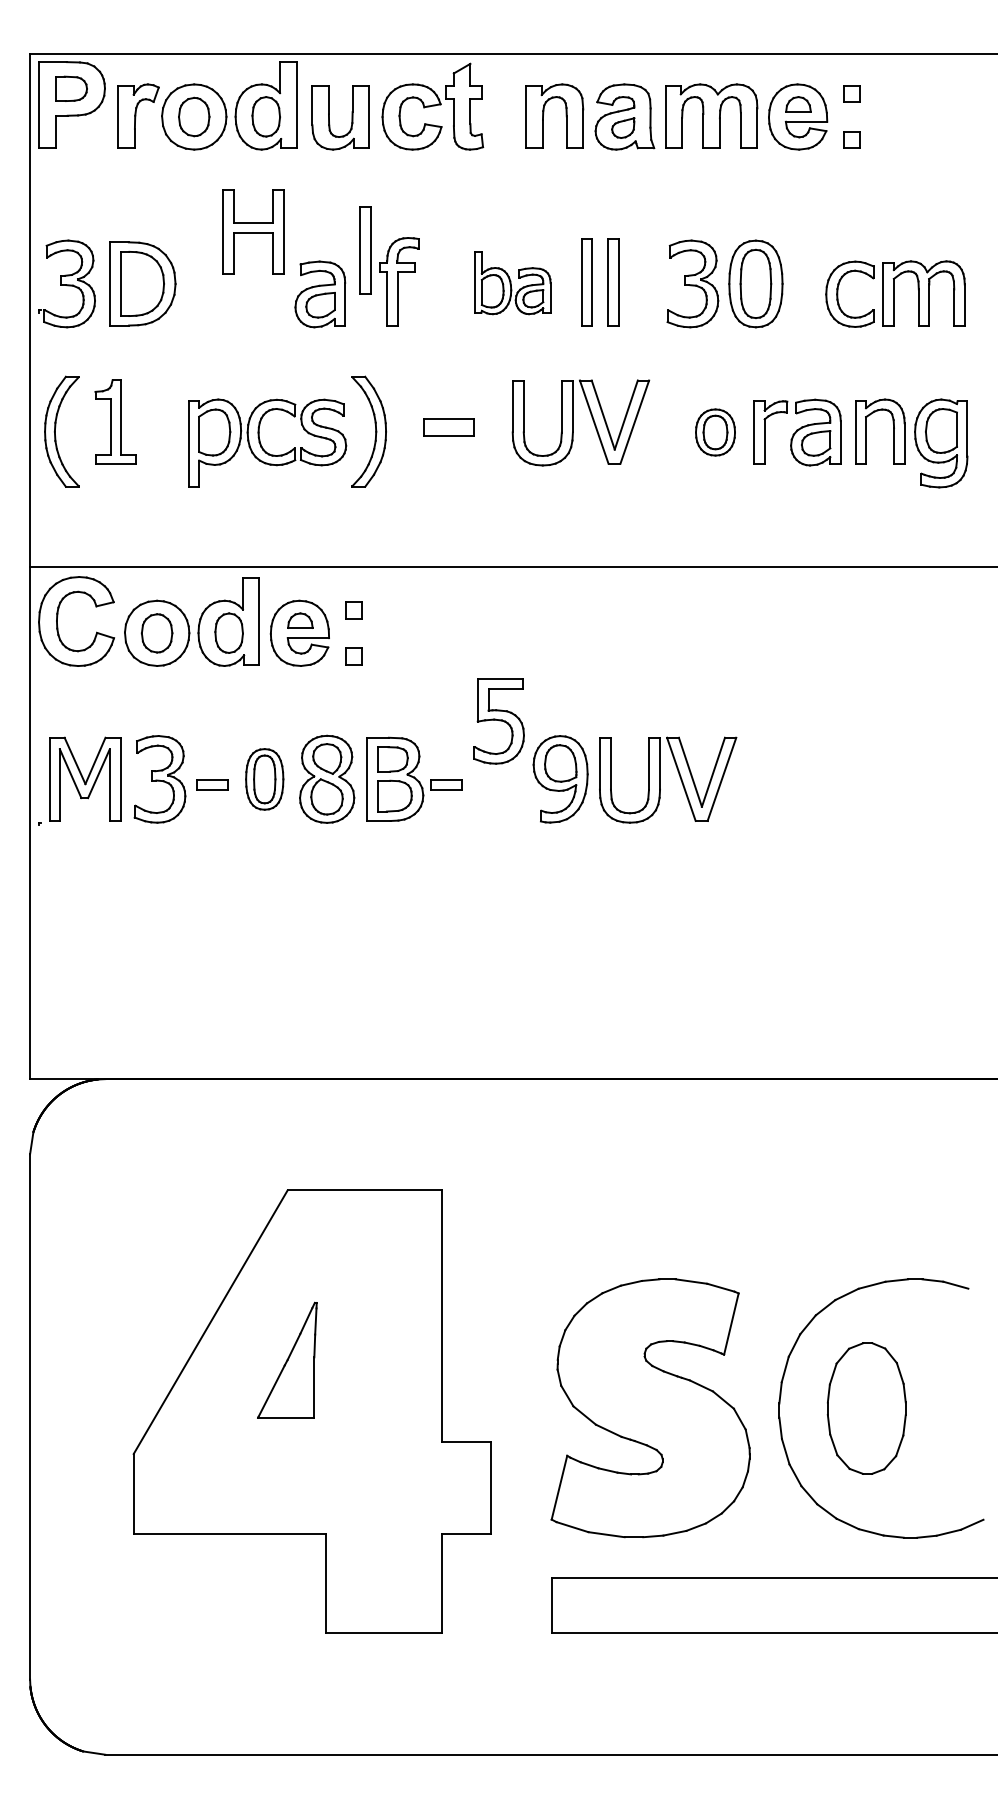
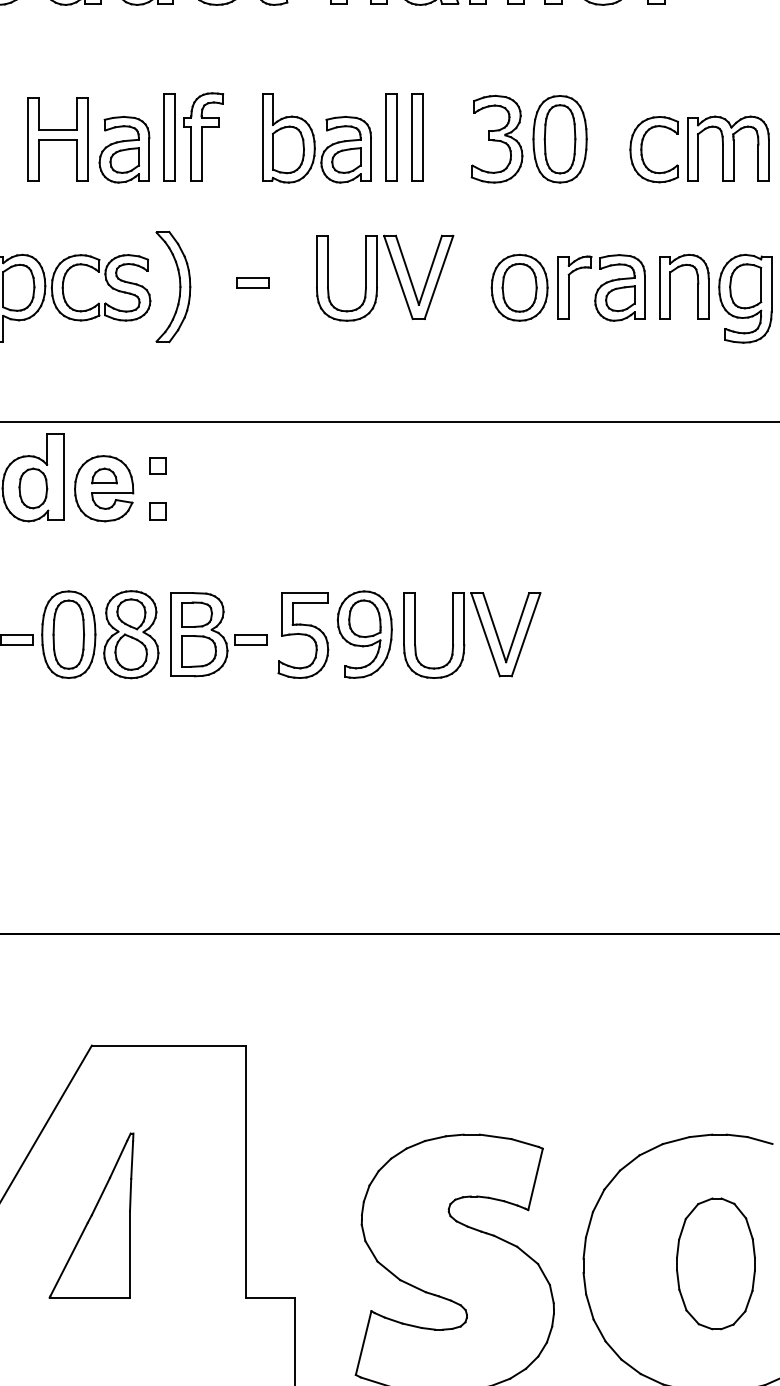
part: (253, 231) -> (57, 138), moved
part: (365, 250) -> (169, 137), moved
part: (512, 283) -> (316, 138), size x1.43
part: (448, 426) -> (252, 281), size x0.62
part: (715, 432) -> (519, 287), size x1.43
part: (498, 721) -> (302, 635), moved
part: (264, 779) -> (68, 634), size x1.43
part: (287, 1360) -> (91, 1215), size x1.43
part: (866, 1408) -> (715, 1263), moved

